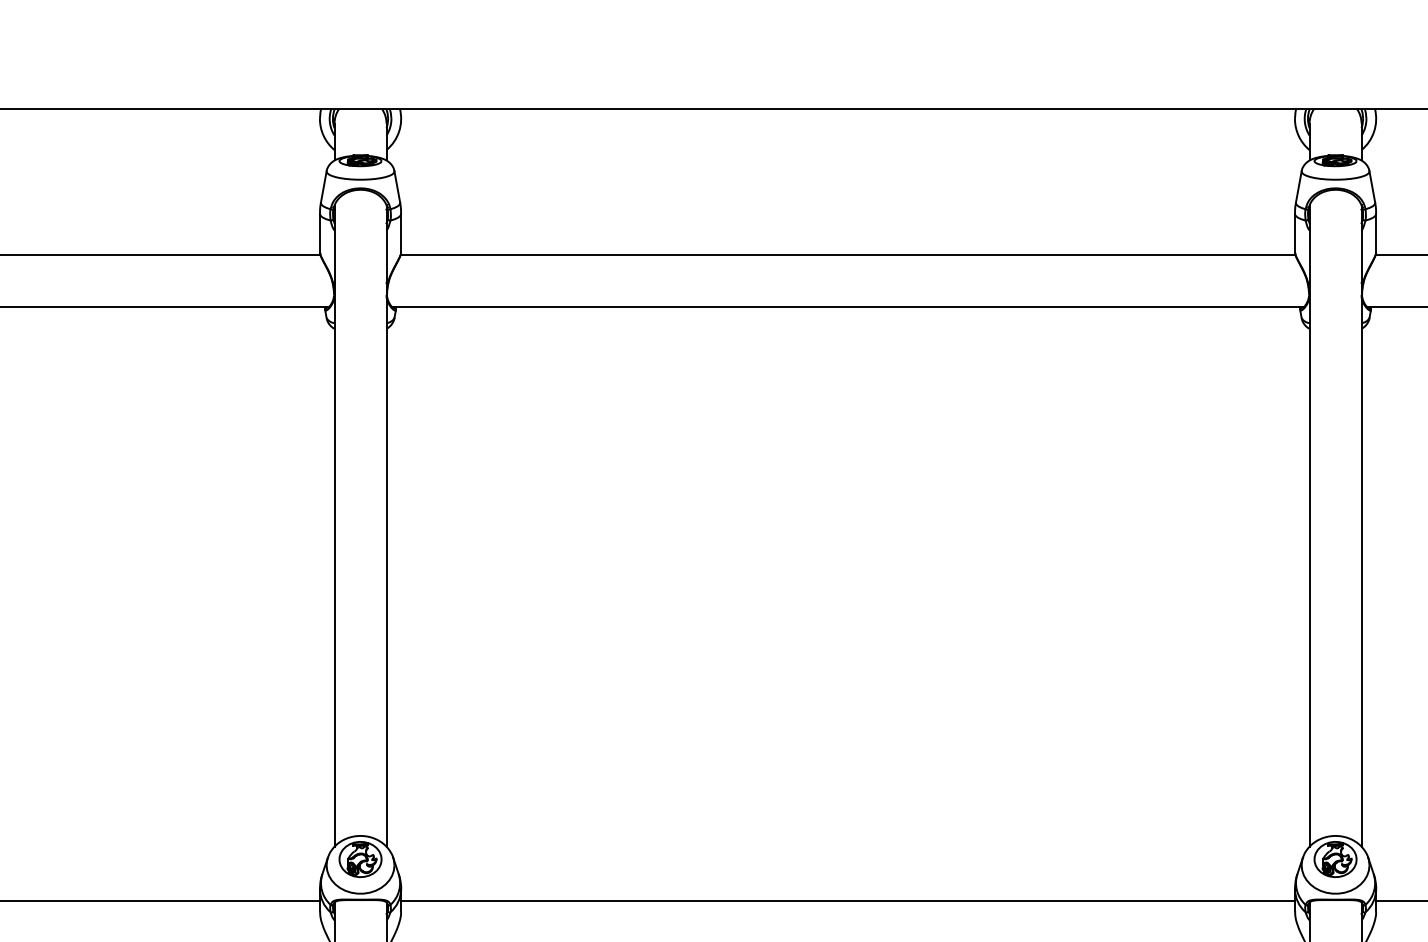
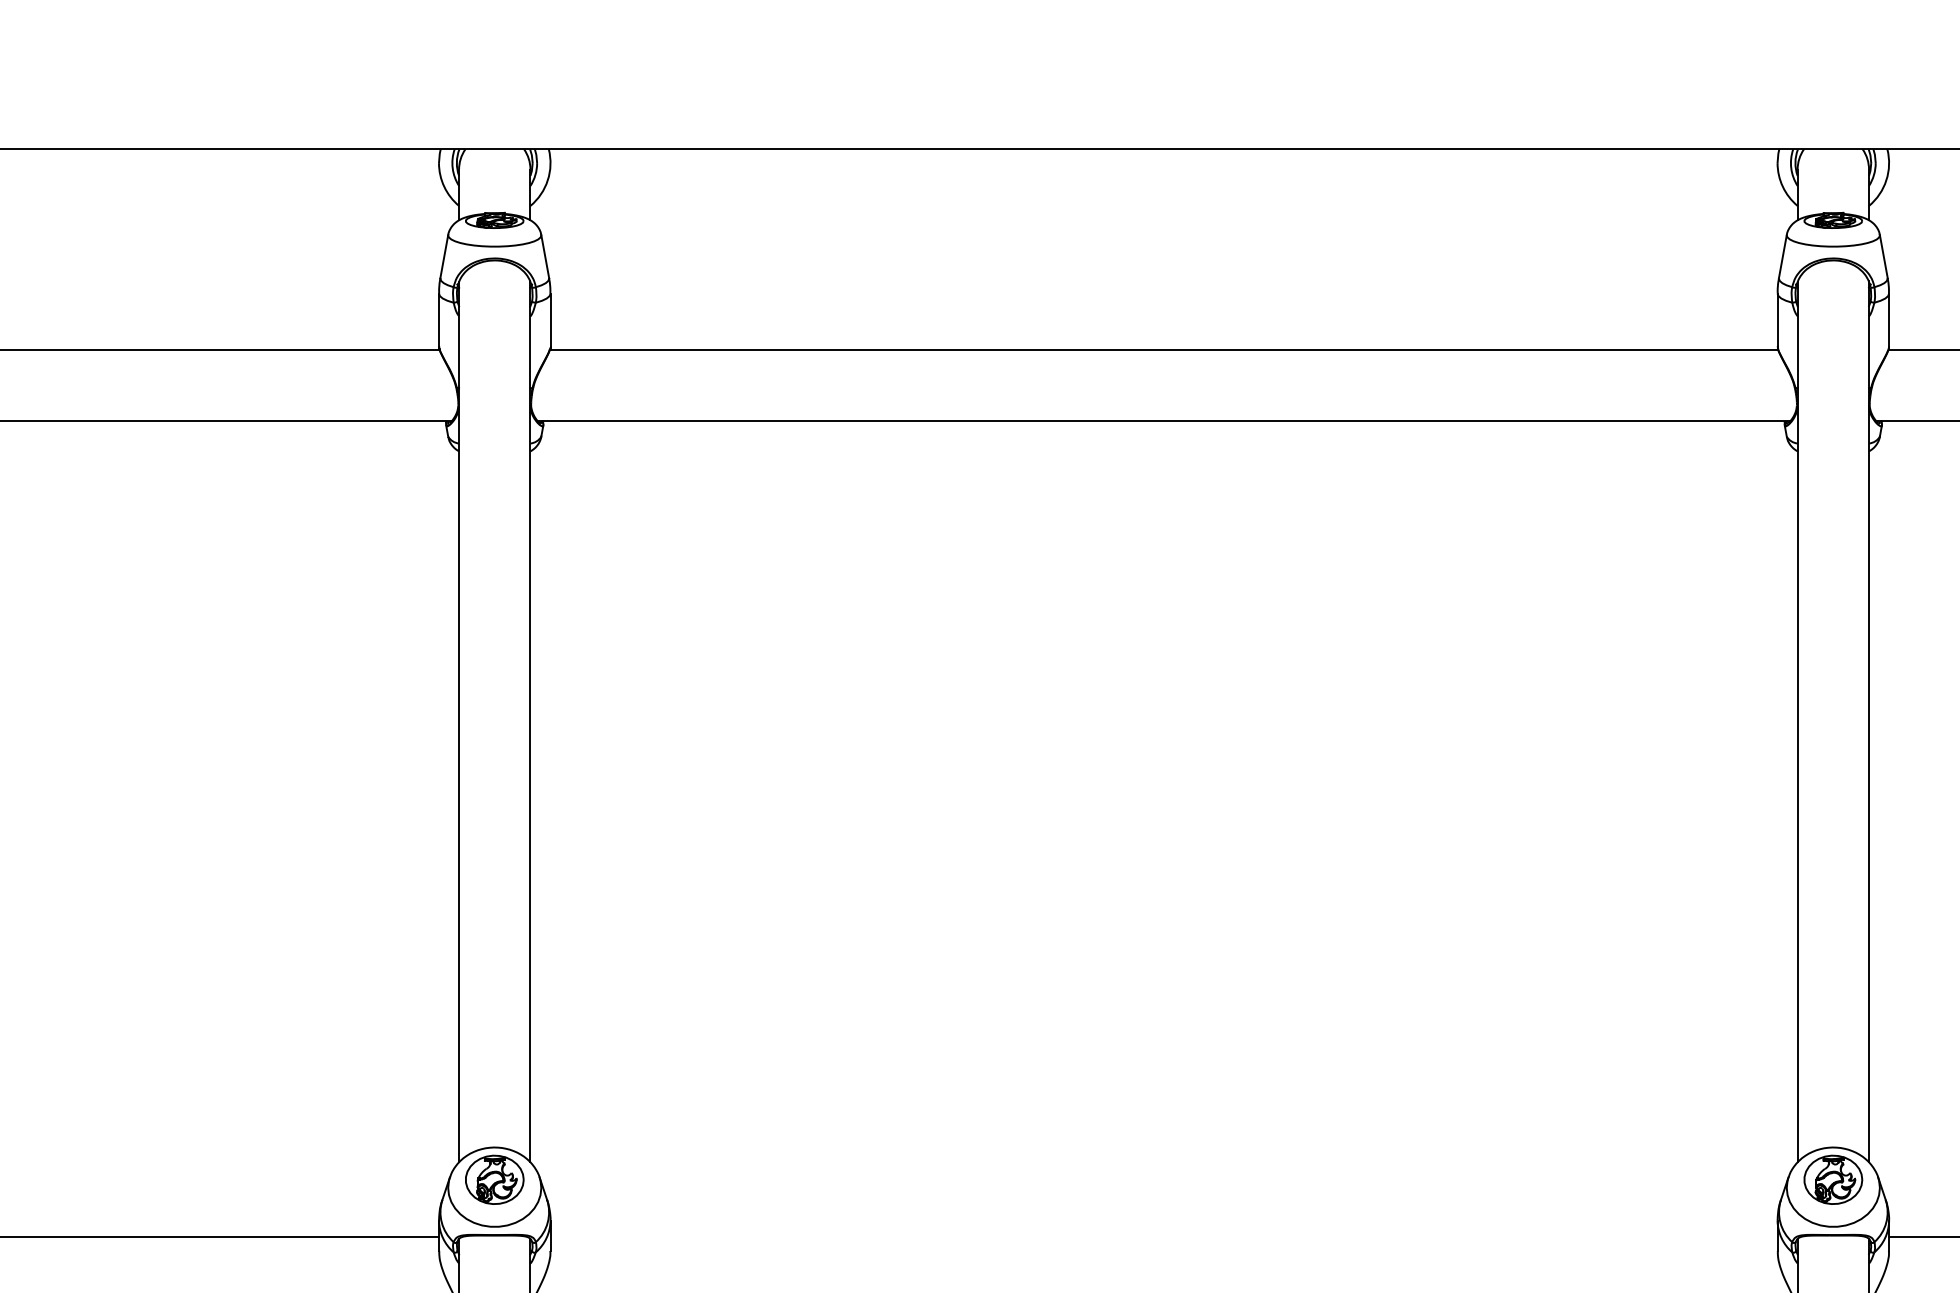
line: (847, 900) -> (1163, 1236), removed

